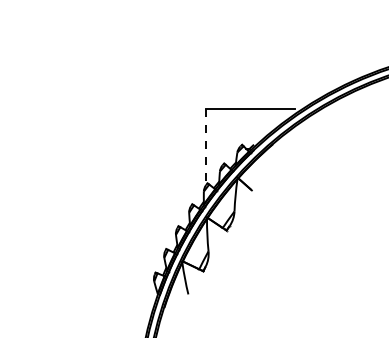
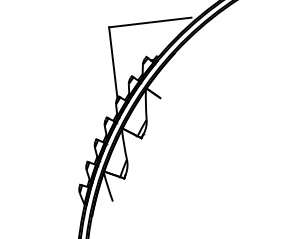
line: (206, 147) -> (113, 63), dashed -> solid

